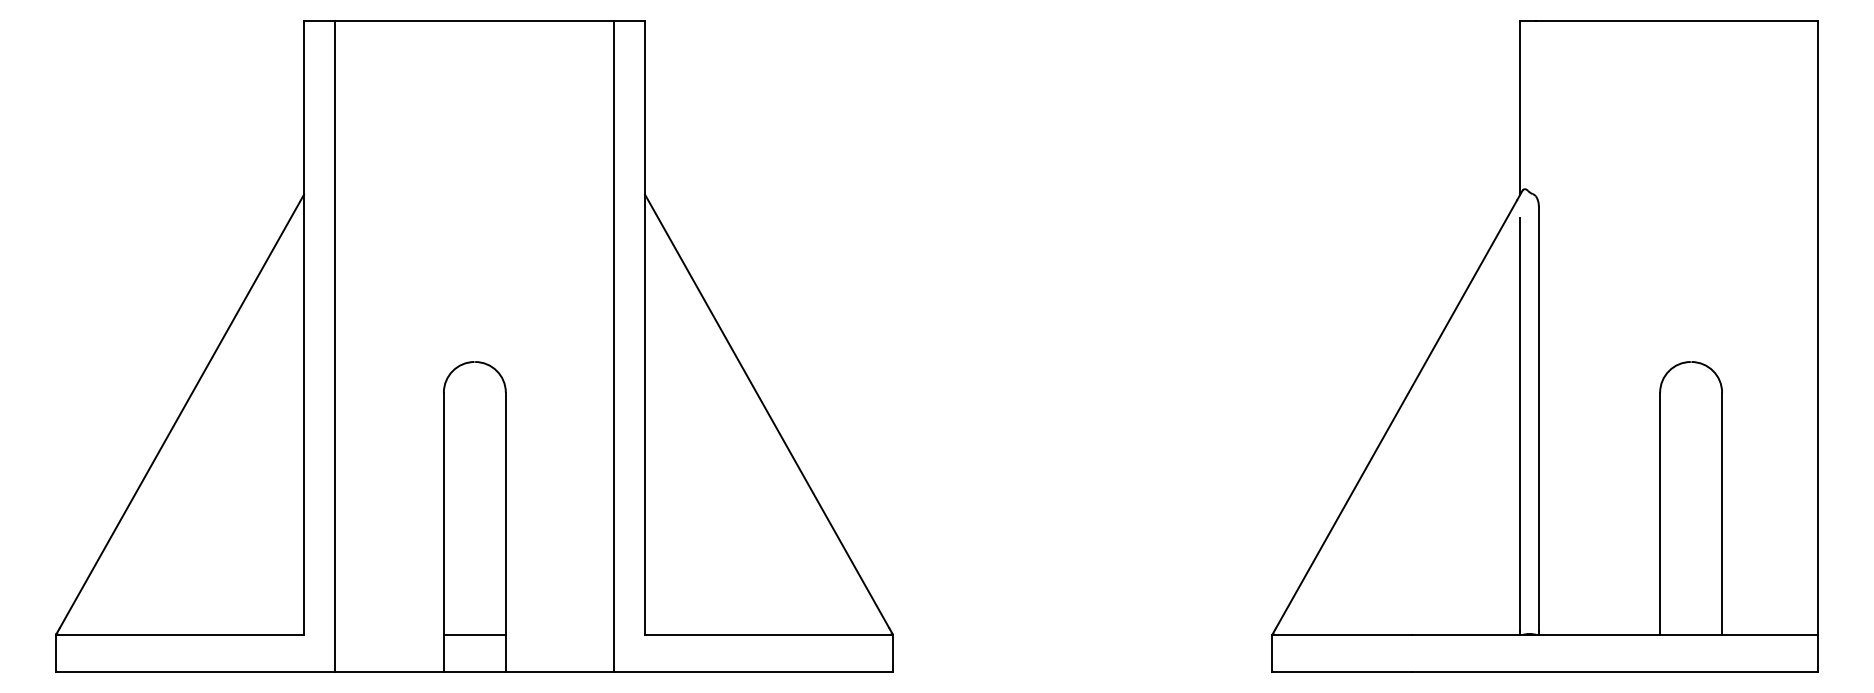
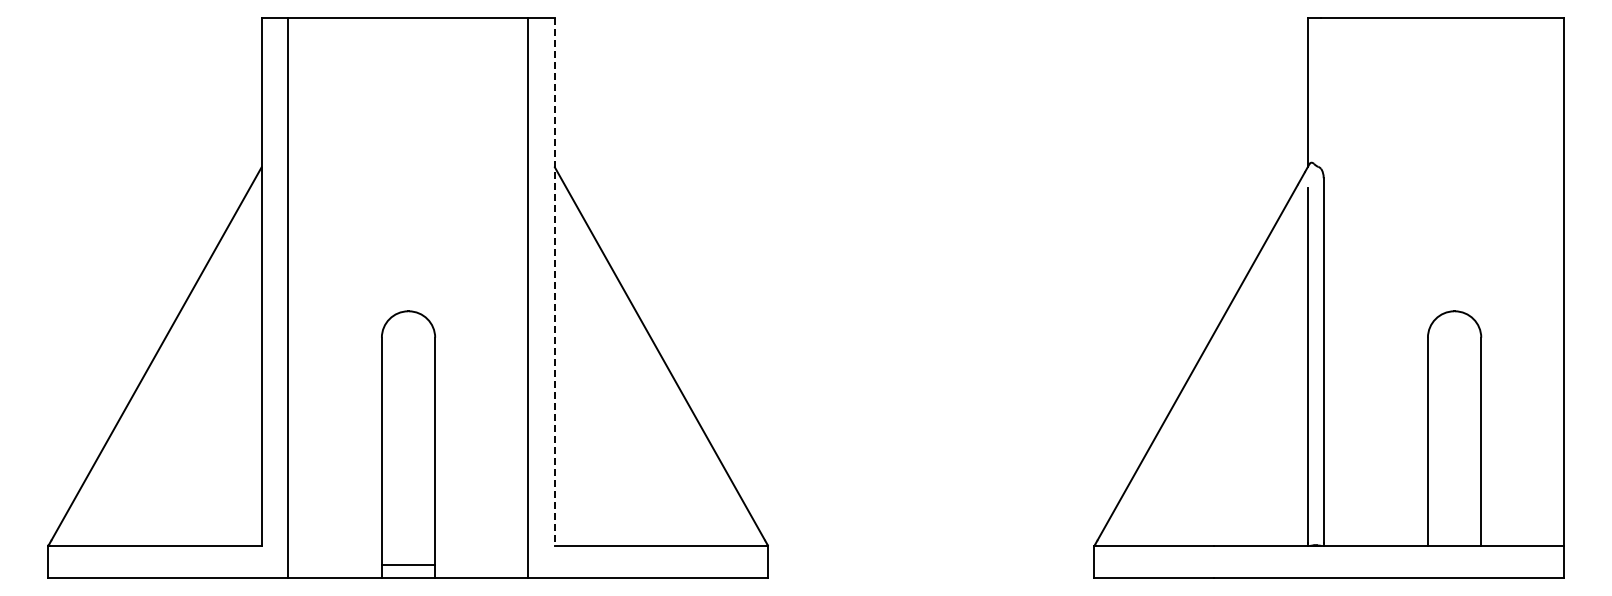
line: (644, 328) -> (554, 282), solid -> dashed
line: (474, 634) -> (408, 564), moved

